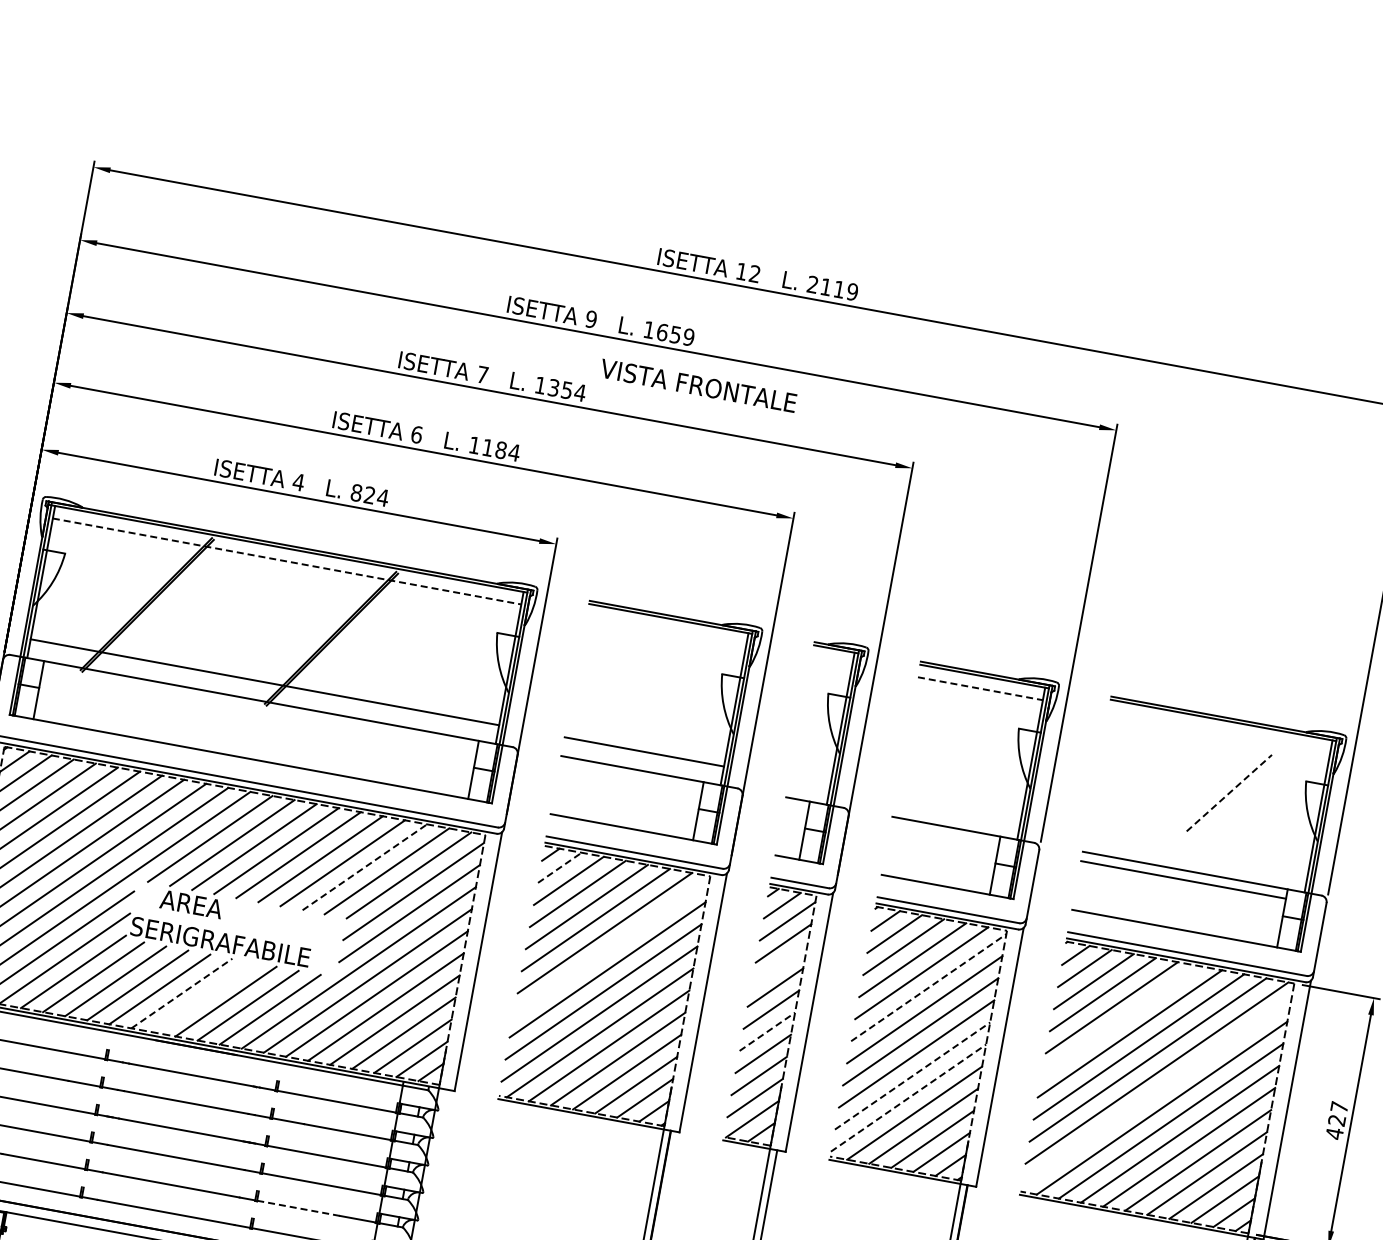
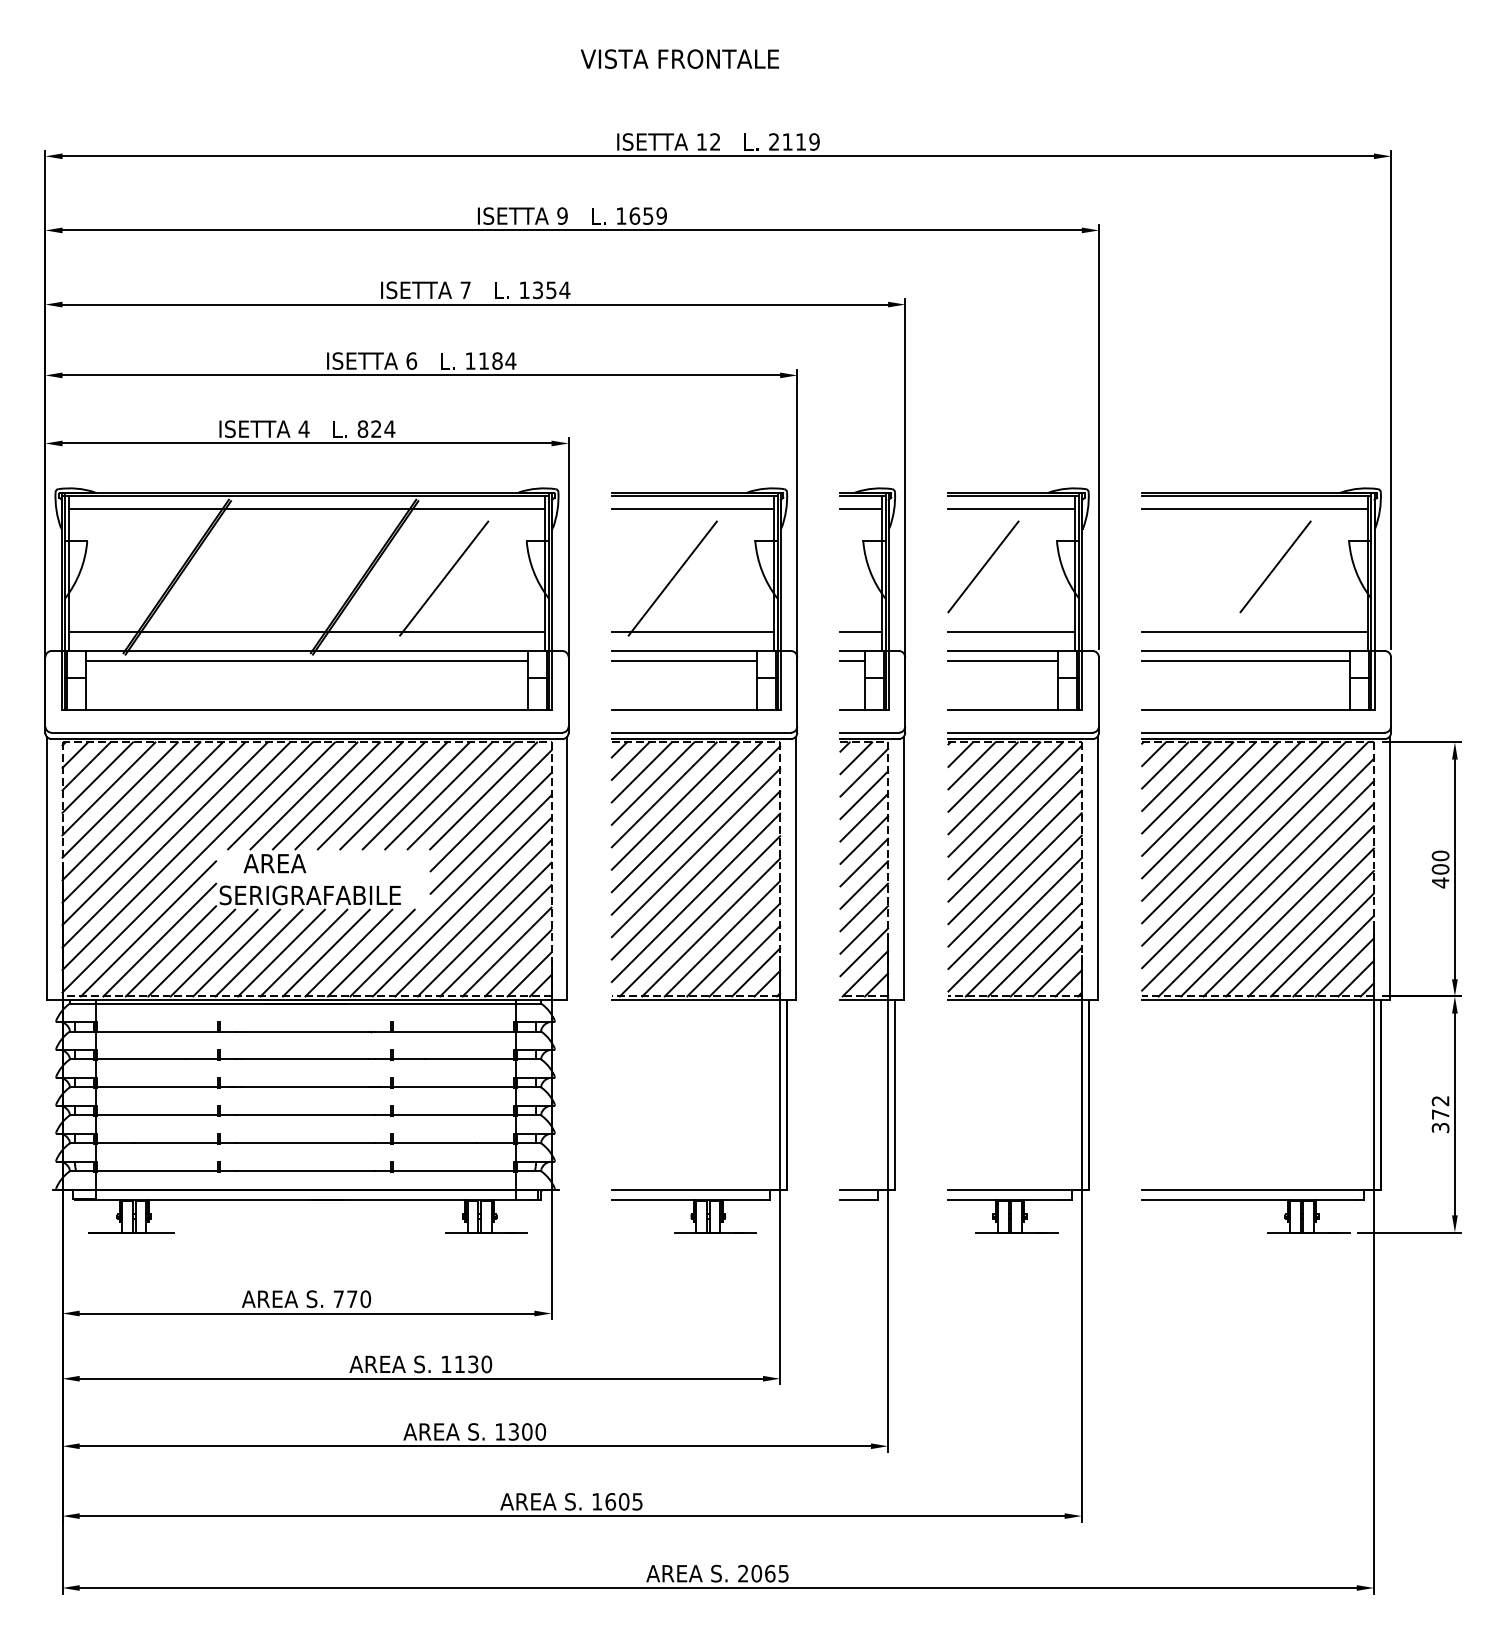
text: (698, 385) -> (679, 58), moved
line: (287, 561) -> (307, 509), dashed -> solid
line: (666, 631) -> (692, 509), added
line: (409, 654) -> (444, 578), added
line: (831, 661) -> (860, 509), added
line: (979, 689) -> (1011, 509), dashed -> solid
line: (634, 695) -> (672, 578), added
line: (260, 710) -> (307, 660), added
line: (1218, 732) -> (1254, 509), added
line: (942, 740) -> (983, 566), added
line: (630, 778) -> (683, 660), added
line: (809, 781) -> (860, 631), added
line: (1229, 792) -> (1275, 566), dashed -> solid
line: (796, 808) -> (852, 660), added
line: (957, 809) -> (1011, 631), added
line: (944, 836) -> (1003, 660), added
line: (1196, 852) -> (1254, 631), added
line: (364, 866) -> (438, 795), dashed -> solid
line: (559, 868) -> (630, 761), dashed -> solid
line: (611, 947) -> (695, 830), added
line: (779, 965) -> (864, 817), added
line: (929, 987) -> (1015, 812), dashed -> solid
line: (181, 992) -> (281, 952), dashed -> solid
line: (203, 996) -> (303, 952), added
line: (1121, 1021) -> (1210, 810), added
line: (767, 1032) -> (864, 885), dashed -> solid
line: (913, 1075) -> (1015, 901), dashed -> solid
line: (1156, 1092) -> (1257, 874), added
line: (908, 1097) -> (1015, 924), dashed -> solid
text: (1338, 1113) -> (1440, 862), 427 -> 400
line: (297, 1208) -> (434, 1143), dashed -> solid

